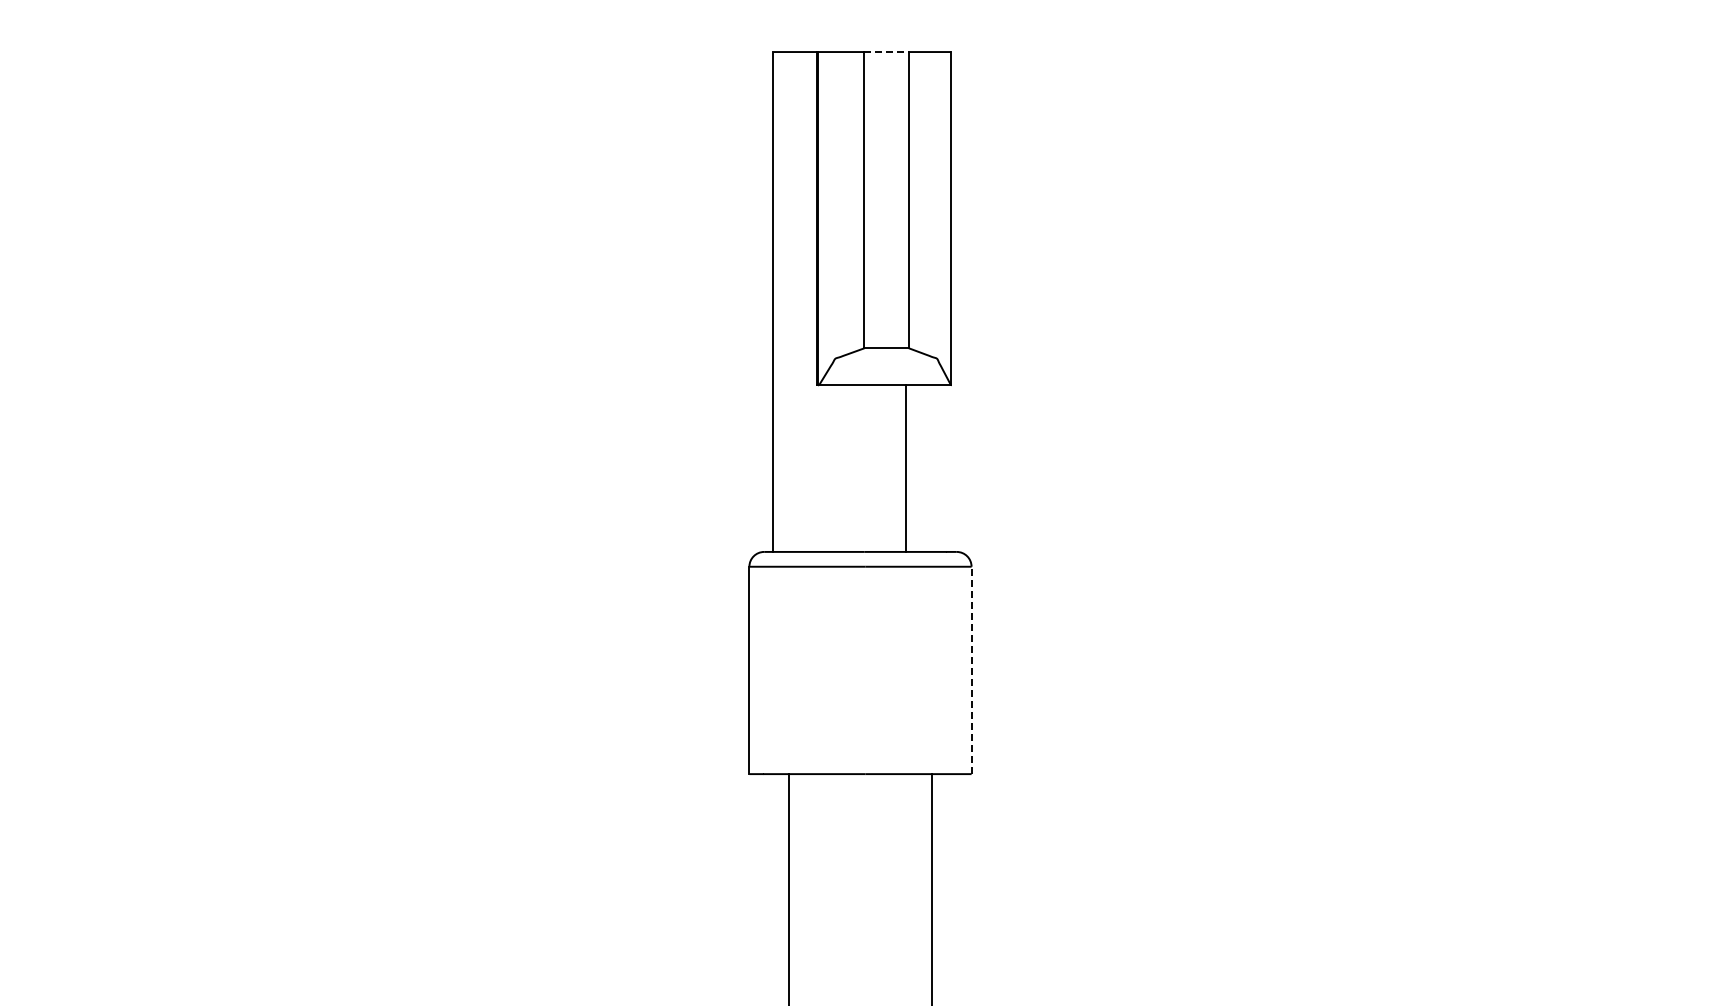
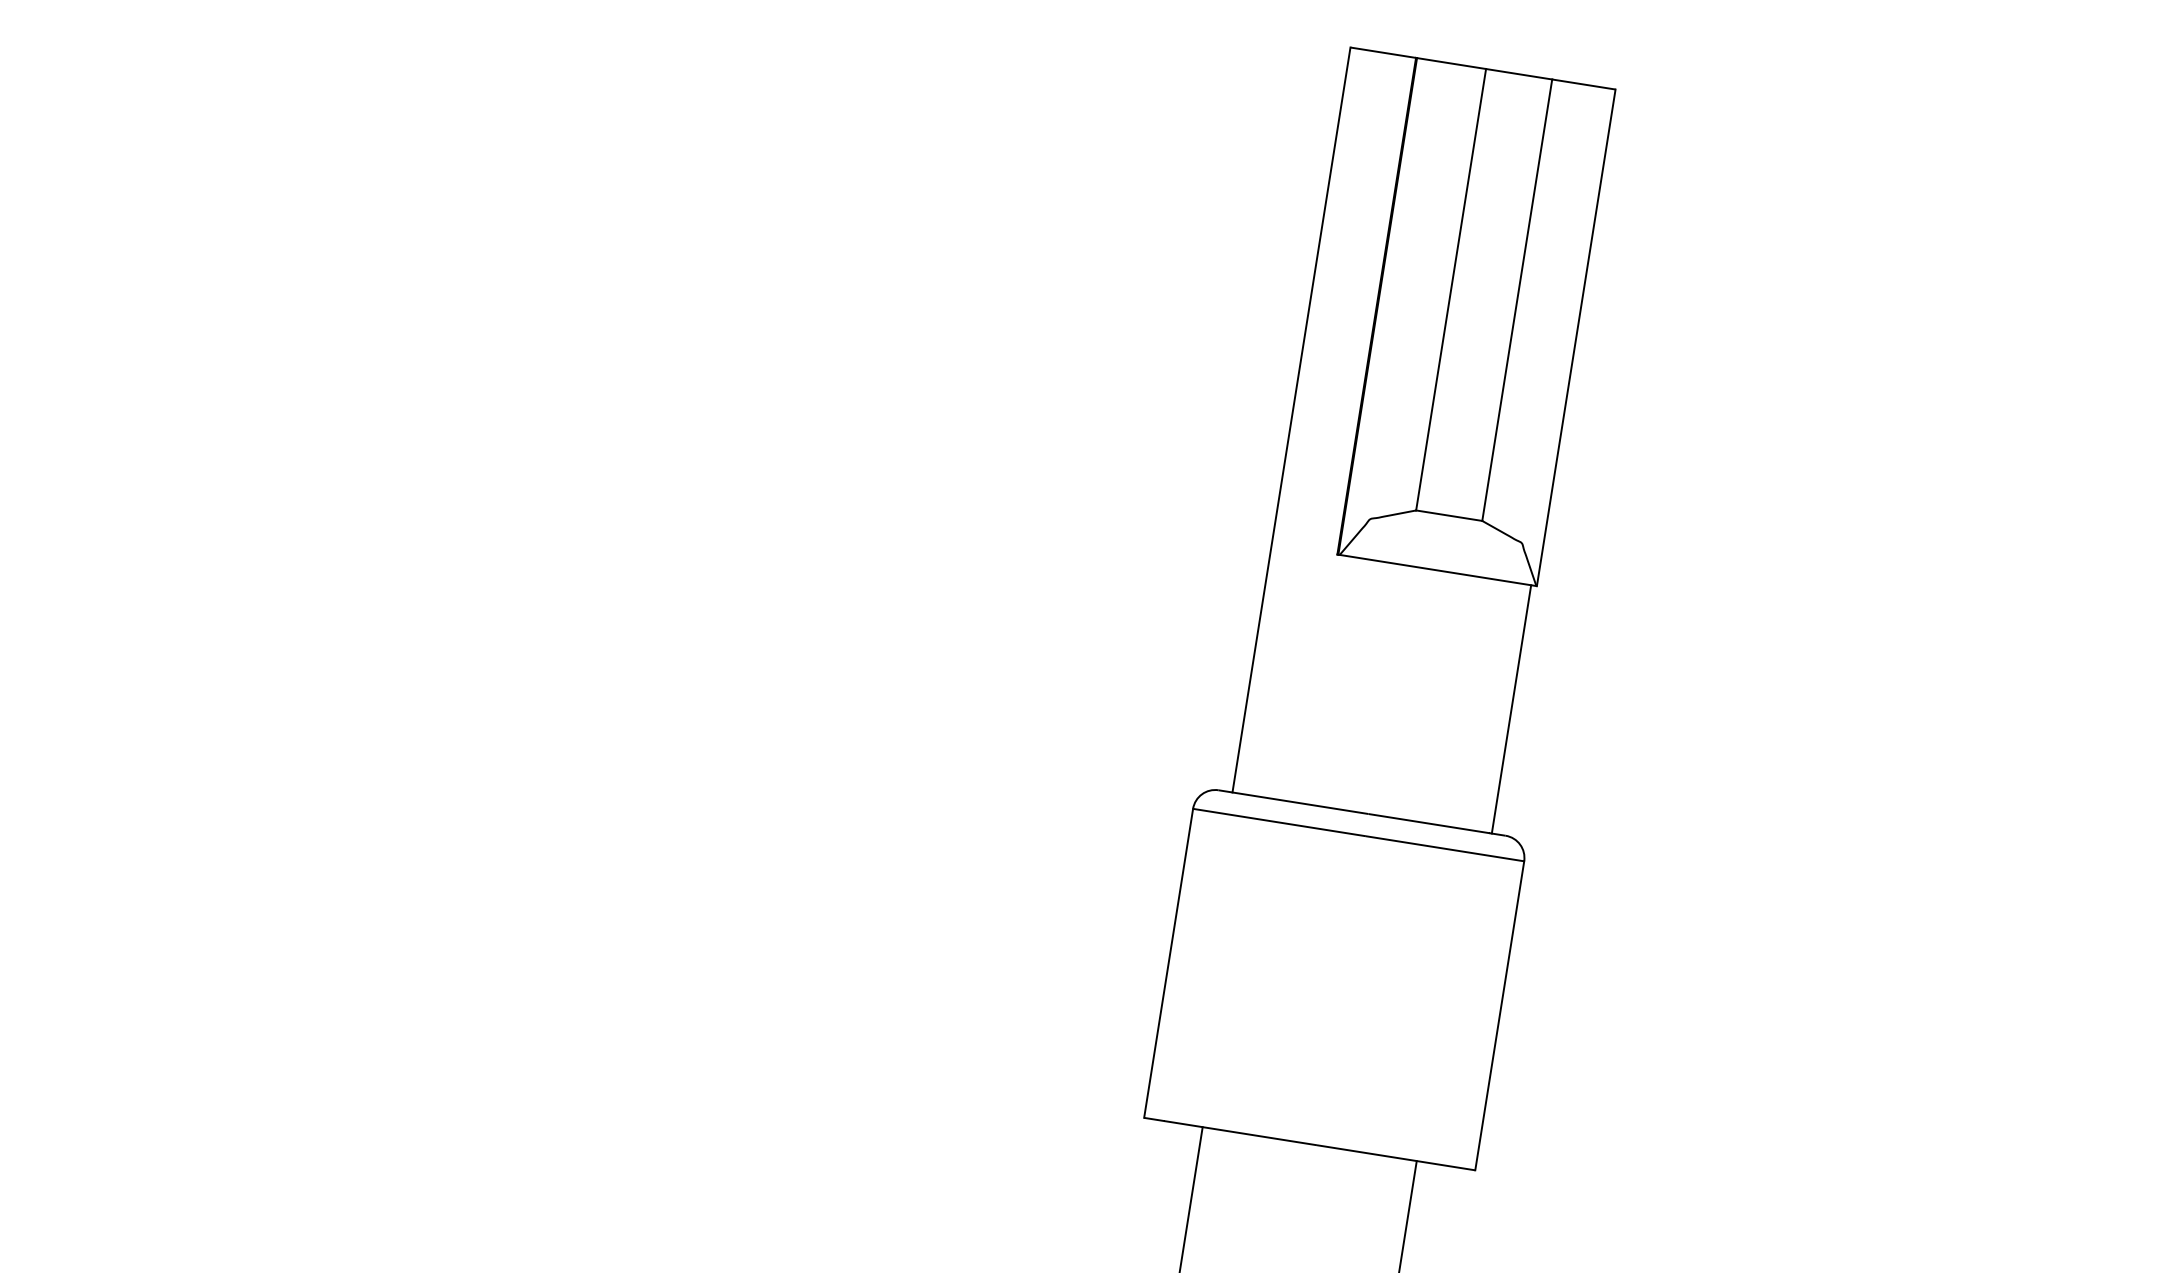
line: (887, 52) -> (1520, 75), dashed -> solid
line: (905, 468) -> (1511, 709), moved
line: (971, 670) -> (1499, 1015), dashed -> solid

